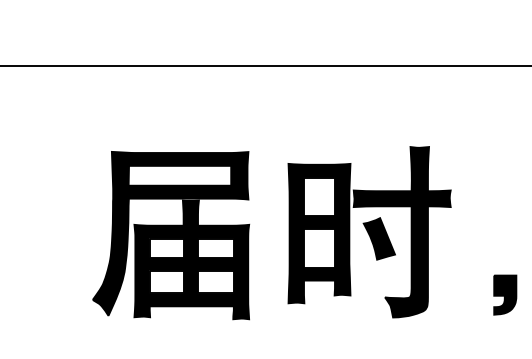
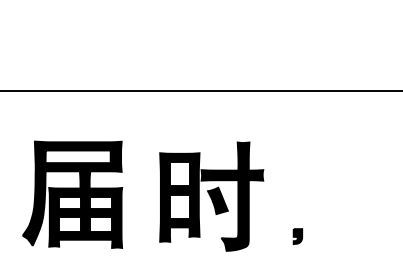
part: (171, 235) -> (72, 194), moved
part: (504, 294) -> (297, 236), size x0.6

